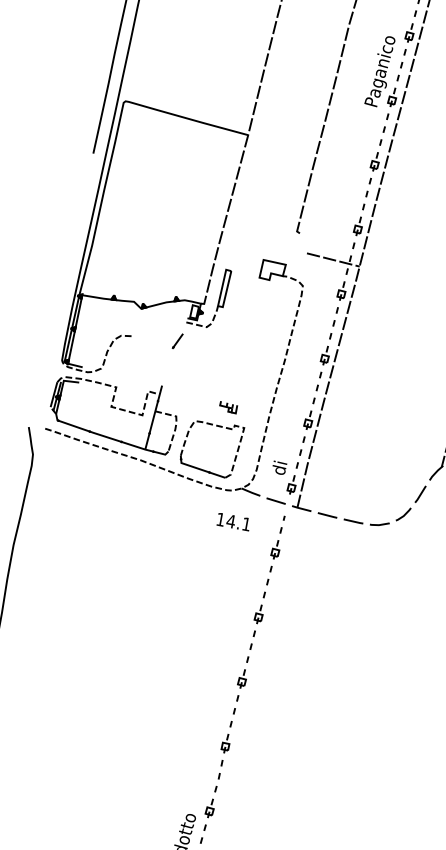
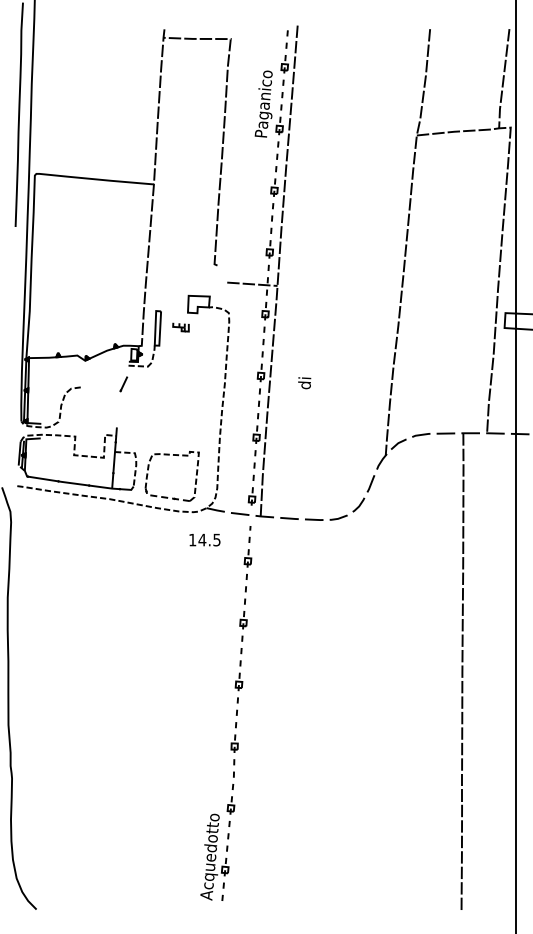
part: (227, 407) -> (180, 327), moved
text: (279, 468) -> (304, 383), moved
line: (199, 469) -> (164, 497), solid -> dashed
text: (246, 523) -> (216, 539), 14.1 -> 14.5

